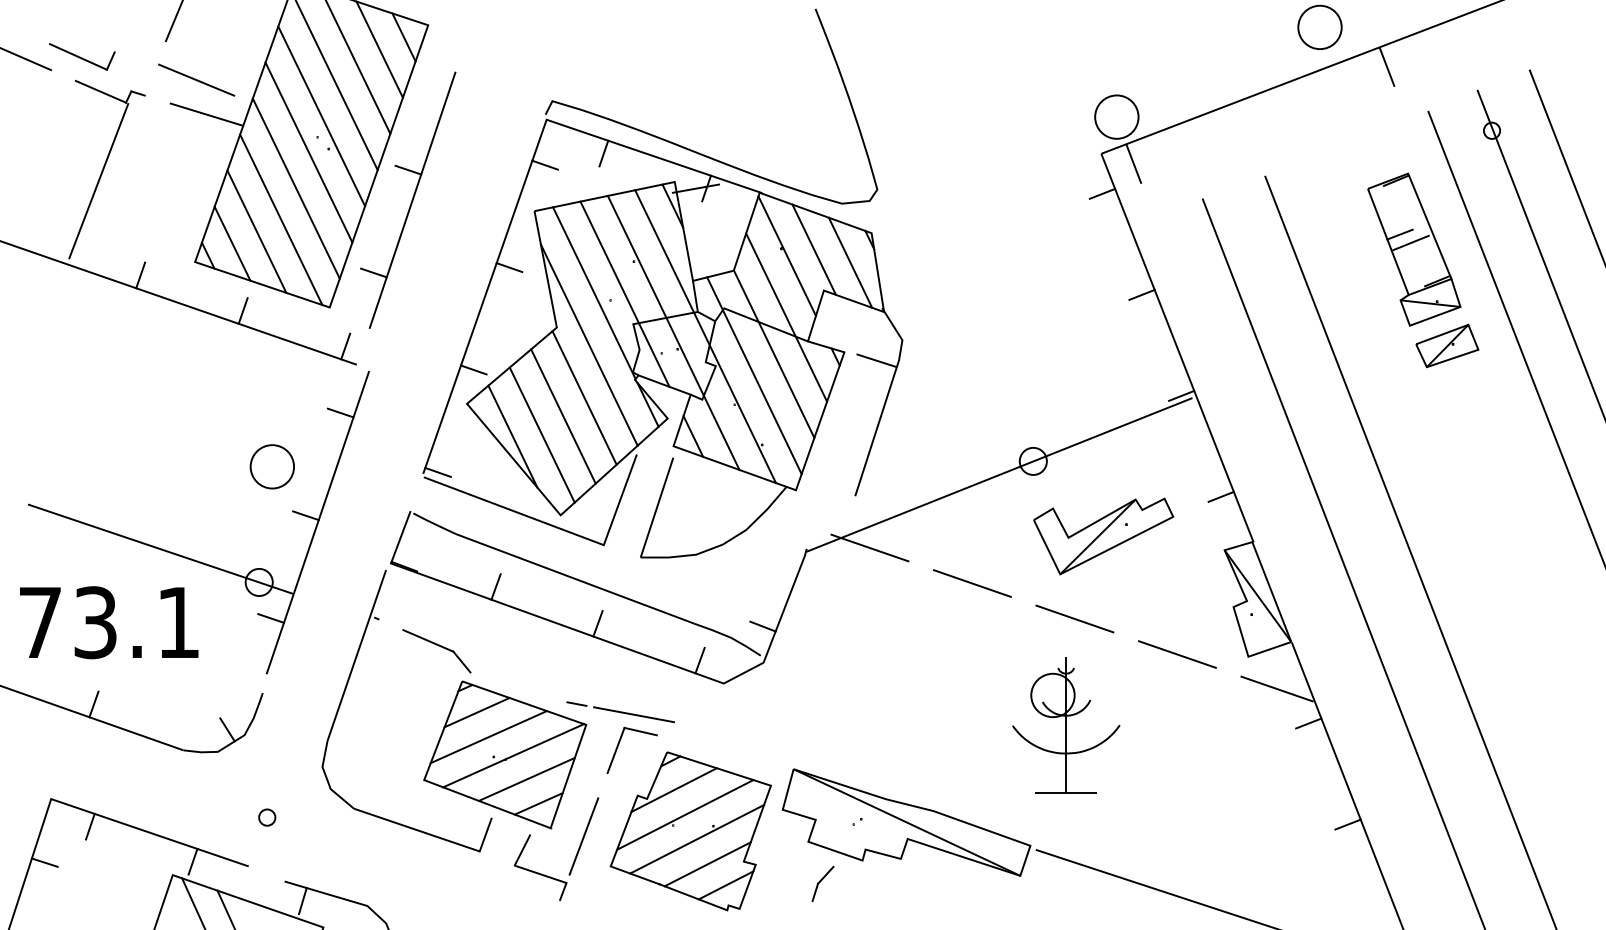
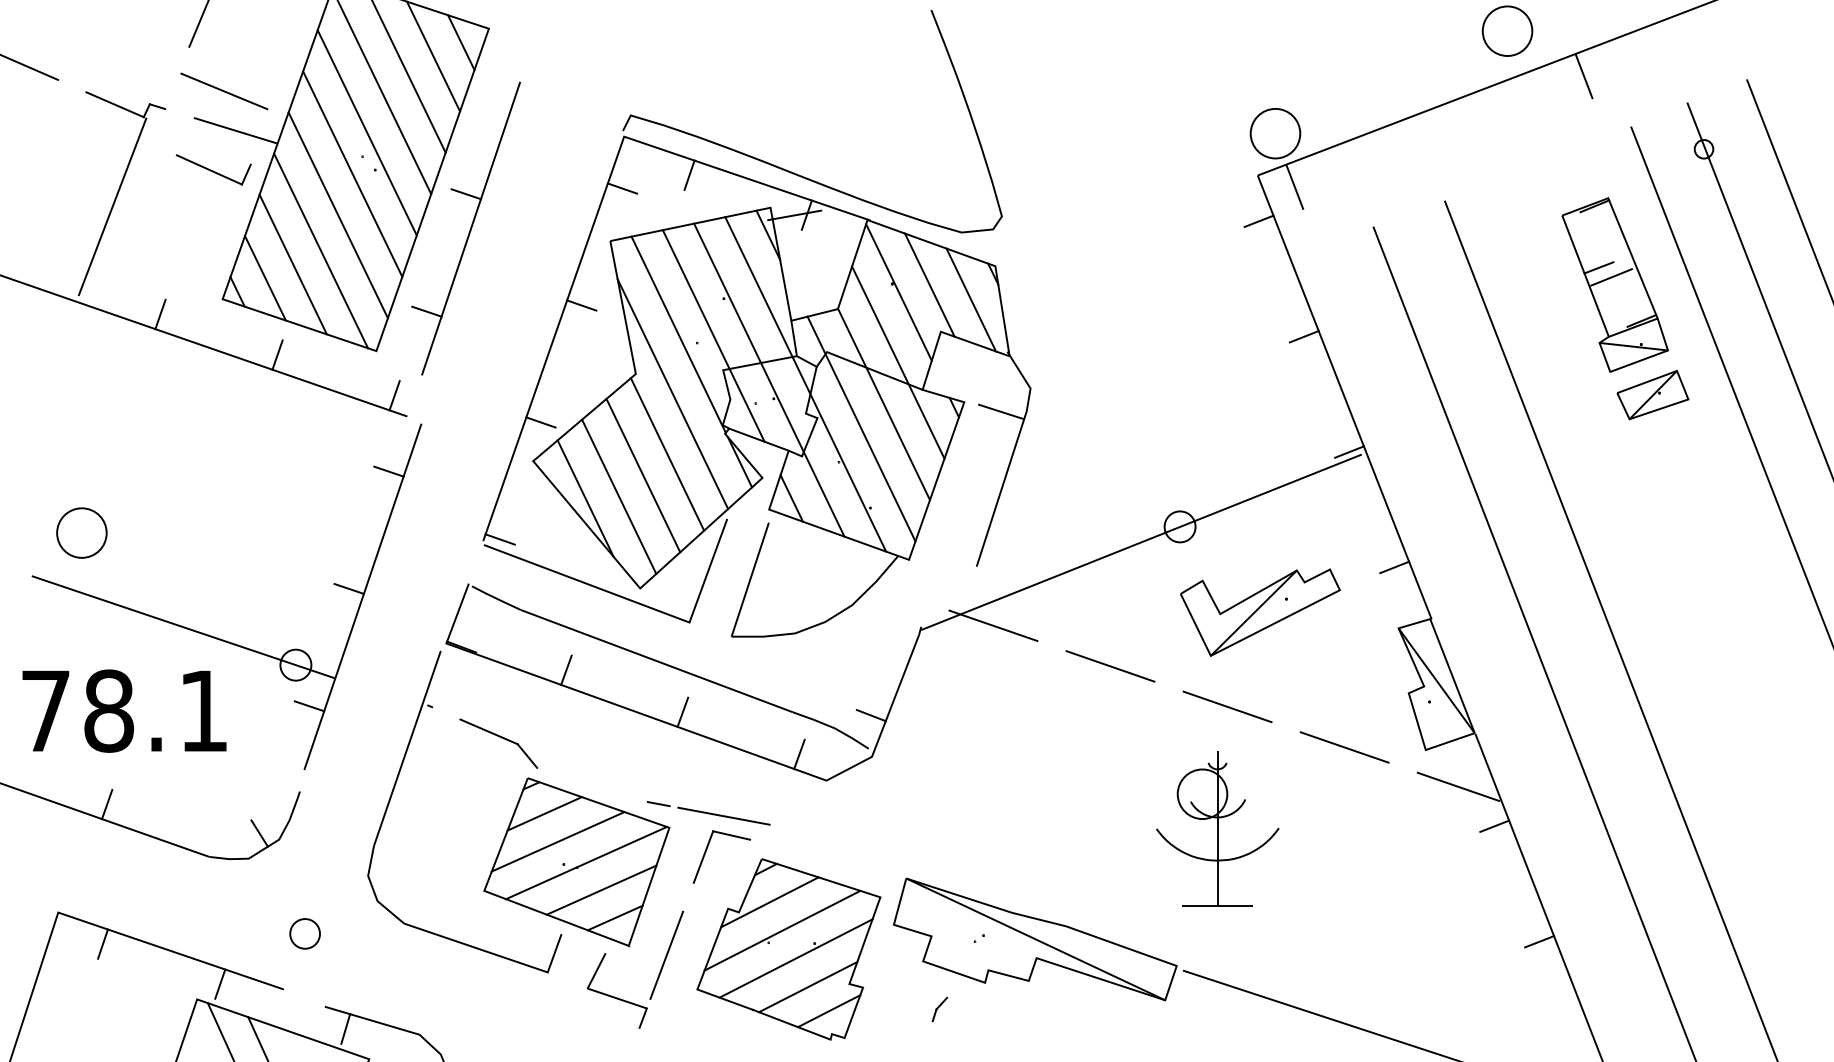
part: (82, 56) -> (213, 169), moved
part: (272, 466) -> (81, 532), moved
text: (96, 622) -> (109, 710), 73.1 -> 78.1
part: (266, 817) -> (304, 933), size x1.6
line: (44, 862) -> (50, 985), removed
part: (822, 883) -> (939, 1009), size x0.6

